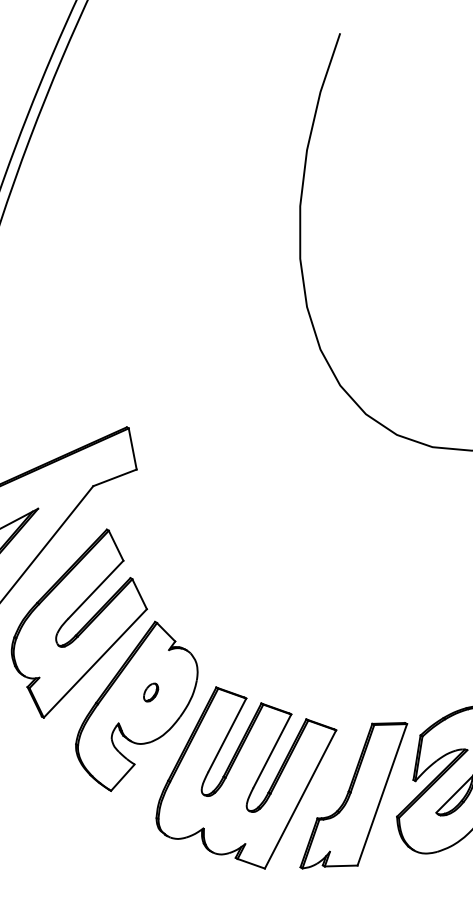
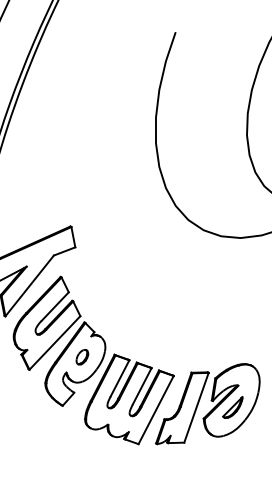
part: (151, 692) -> (82, 357), size x1.67

